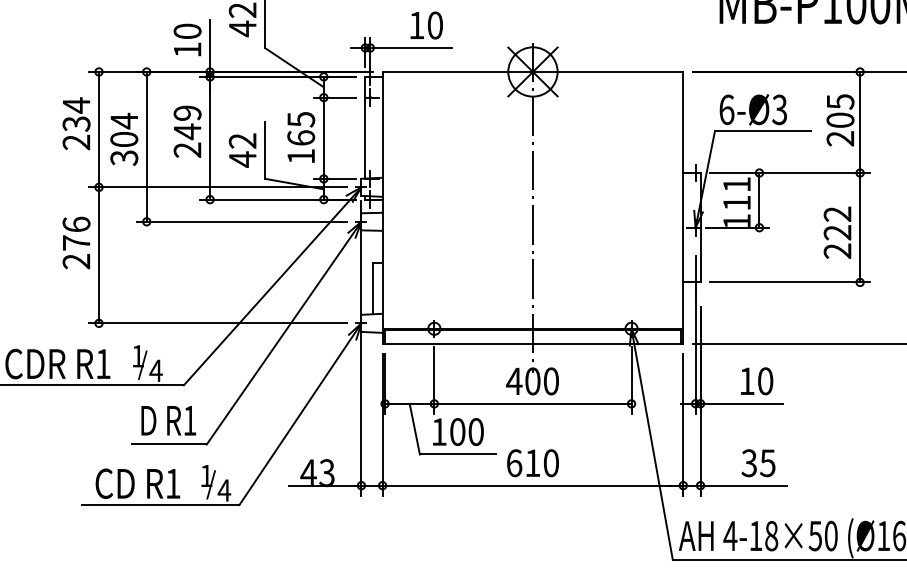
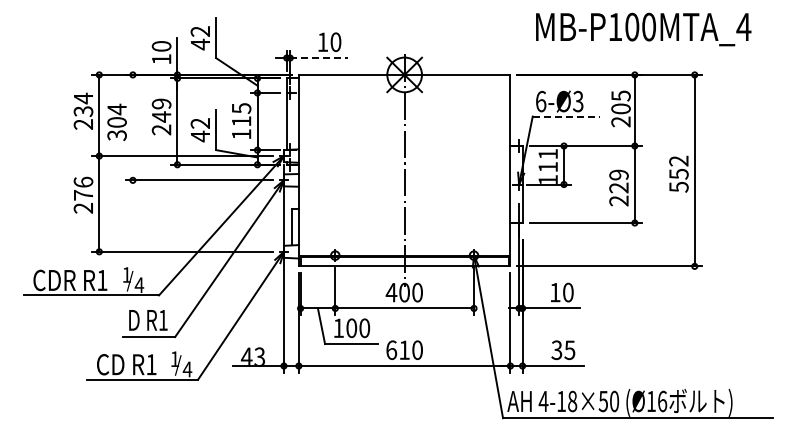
line: (411, 48) -> (319, 58), solid -> dashed
line: (762, 131) -> (566, 116), solid -> dashed
text: (301, 138) -> (241, 121), 165 -> 115
line: (146, 146) -> (132, 127), removed
text: (836, 213) -> (618, 174), 222 -> 229

